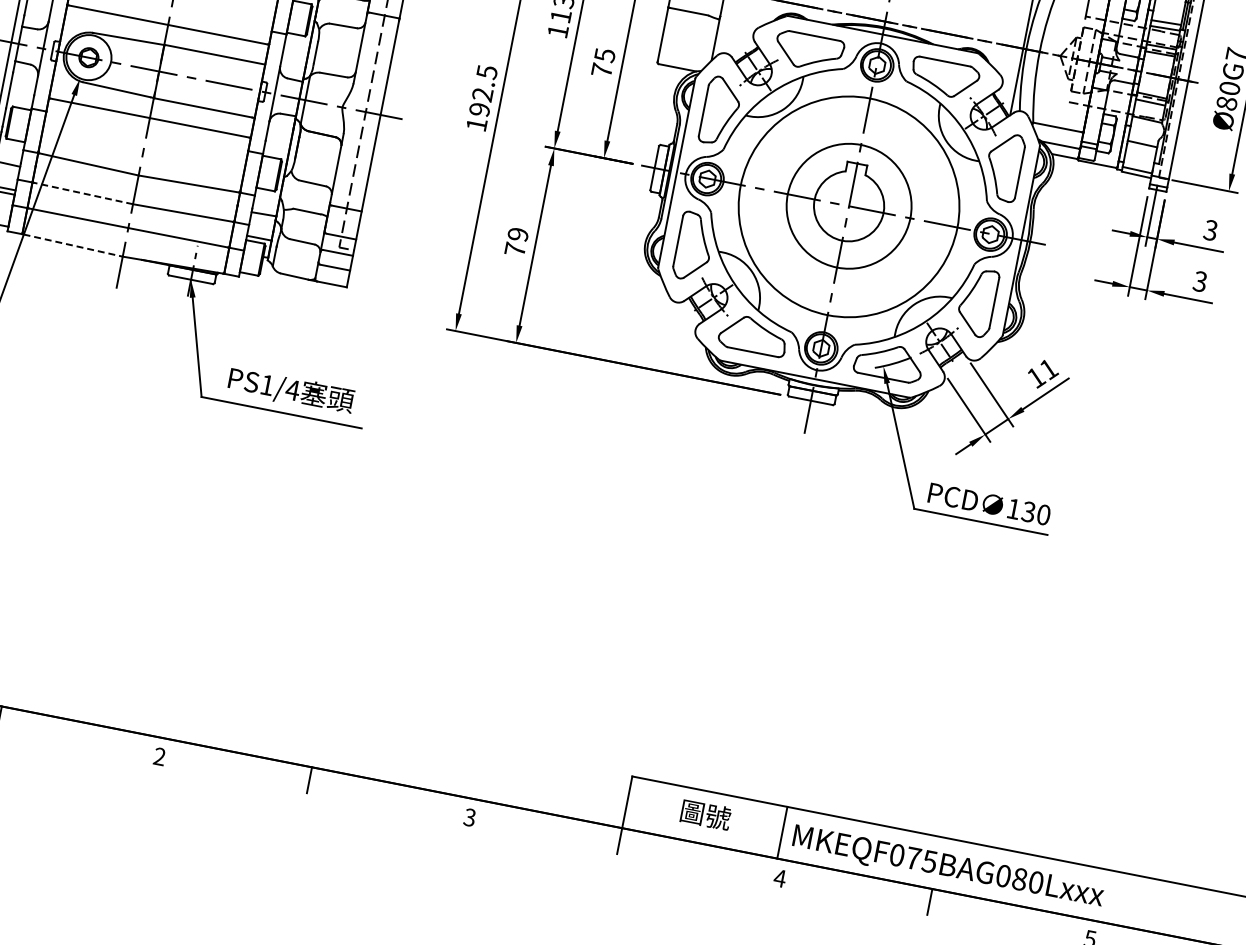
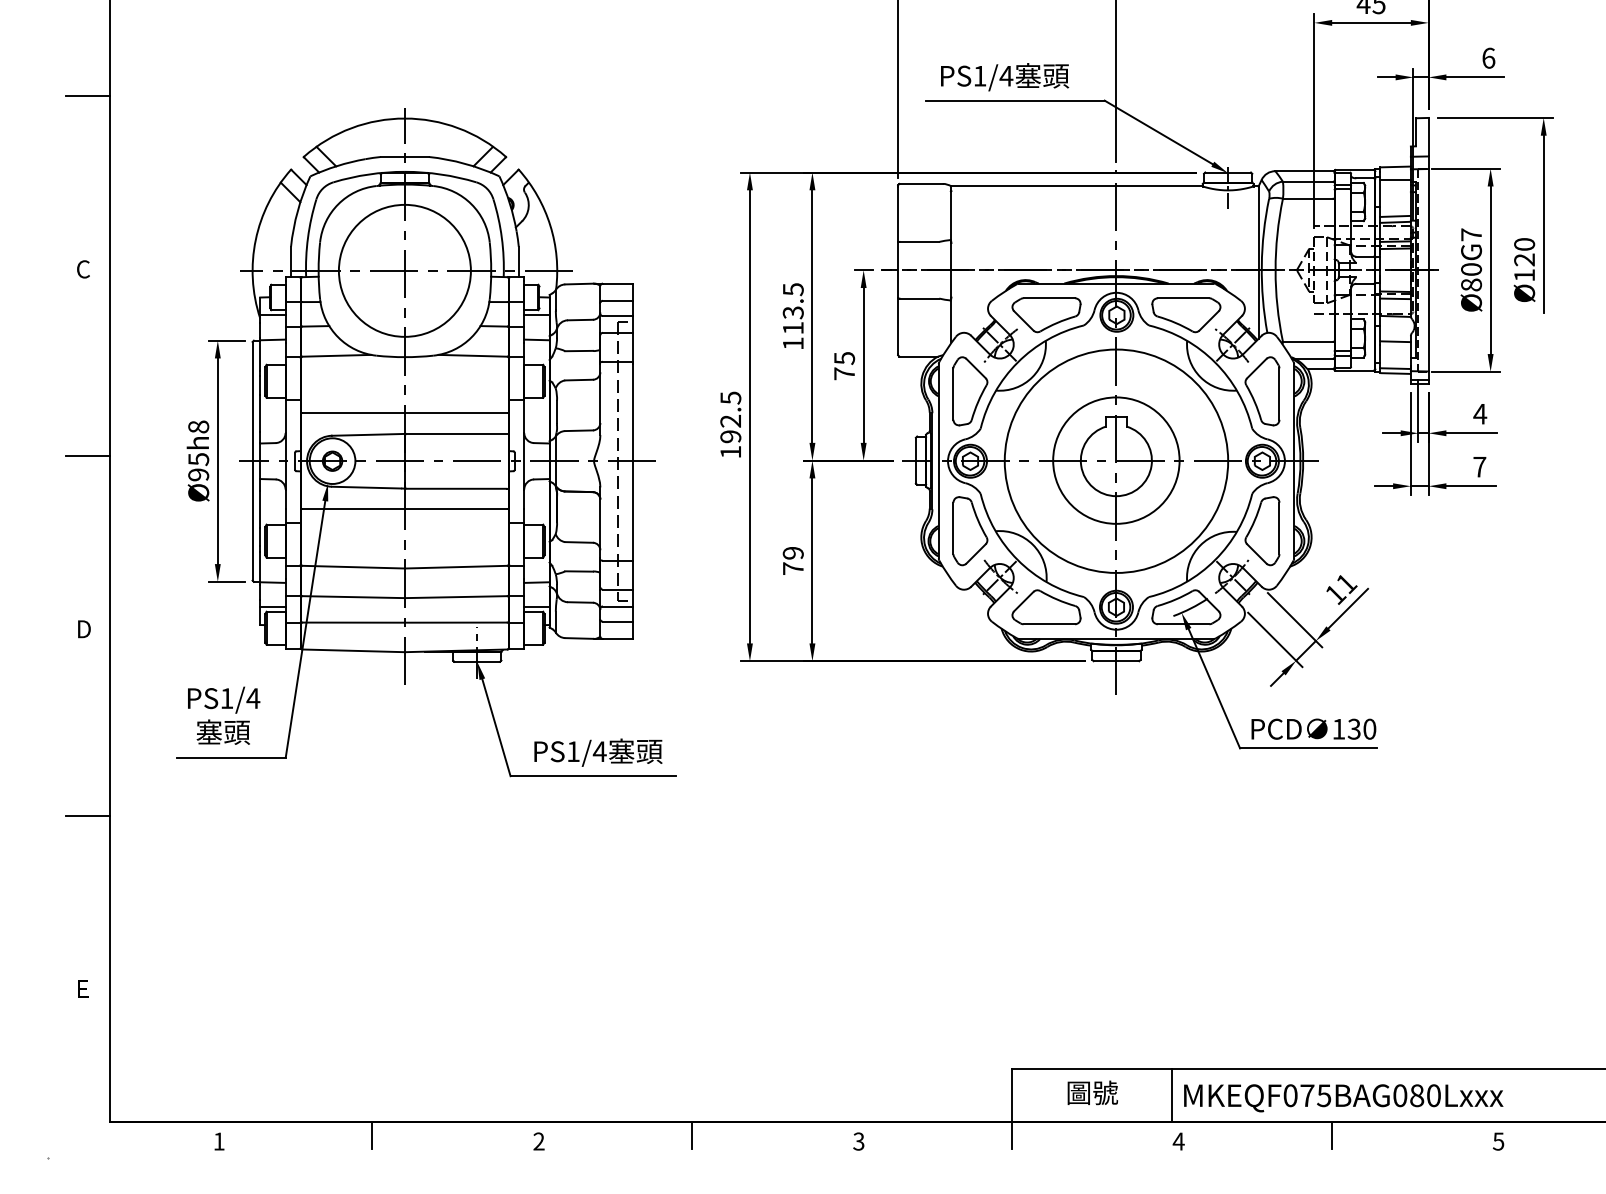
line: (83, 193) -> (353, 597), dashed -> solid
text: (1211, 229) -> (1480, 413), 3 -> 4
line: (74, 245) -> (354, 650), dashed -> solid
text: (1200, 281) -> (1479, 466), 3 -> 7

